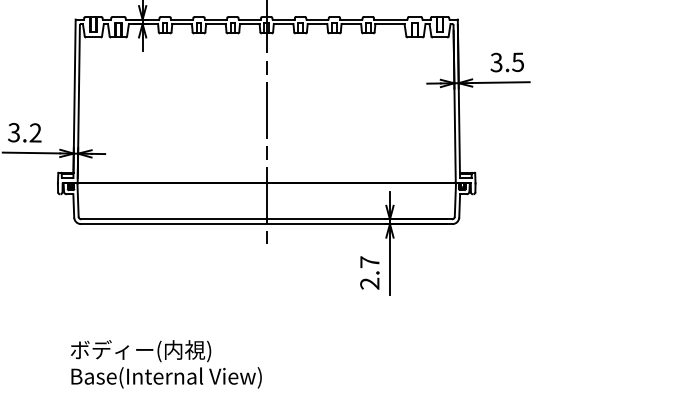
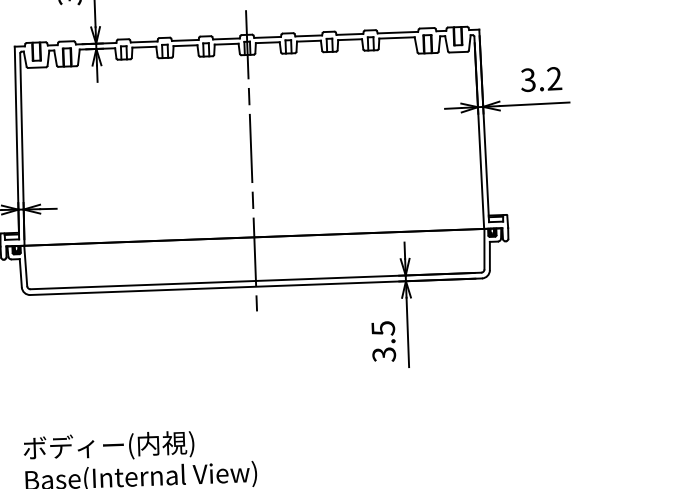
text: (518, 62) -> (554, 79), 3.5 -> 3.2
text: (369, 272) -> (383, 340), 2.7 -> 3.5

